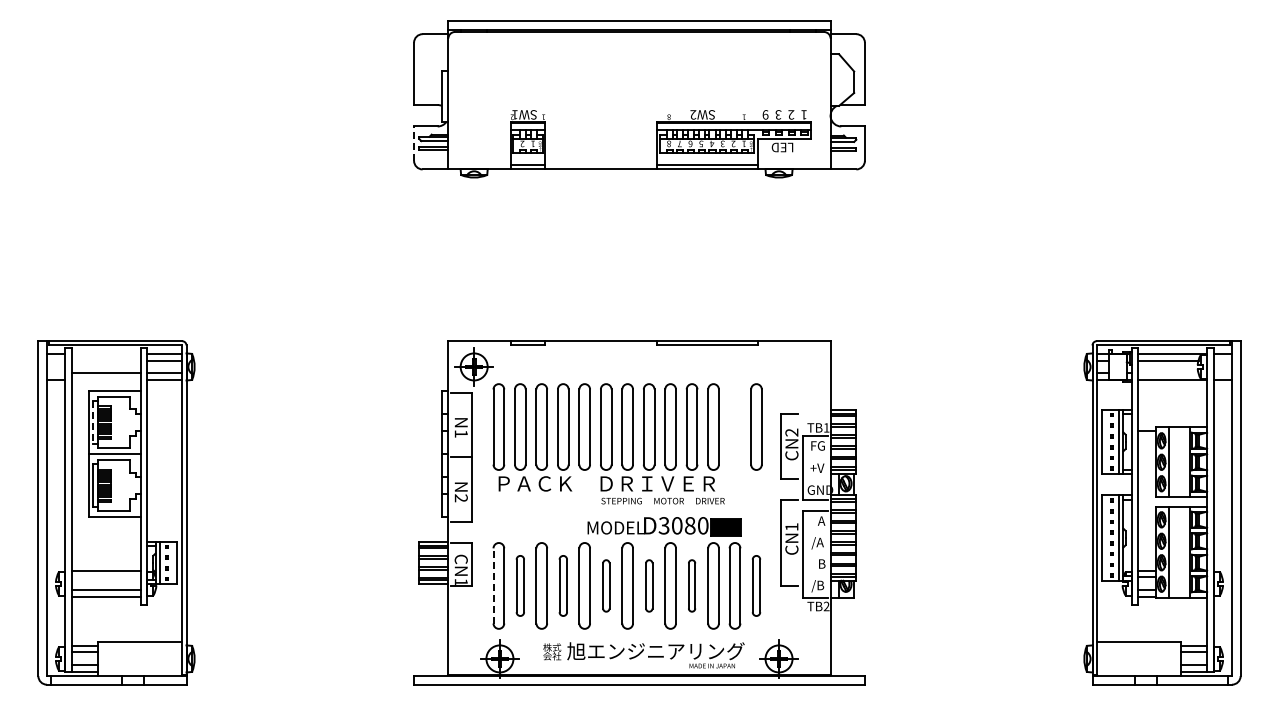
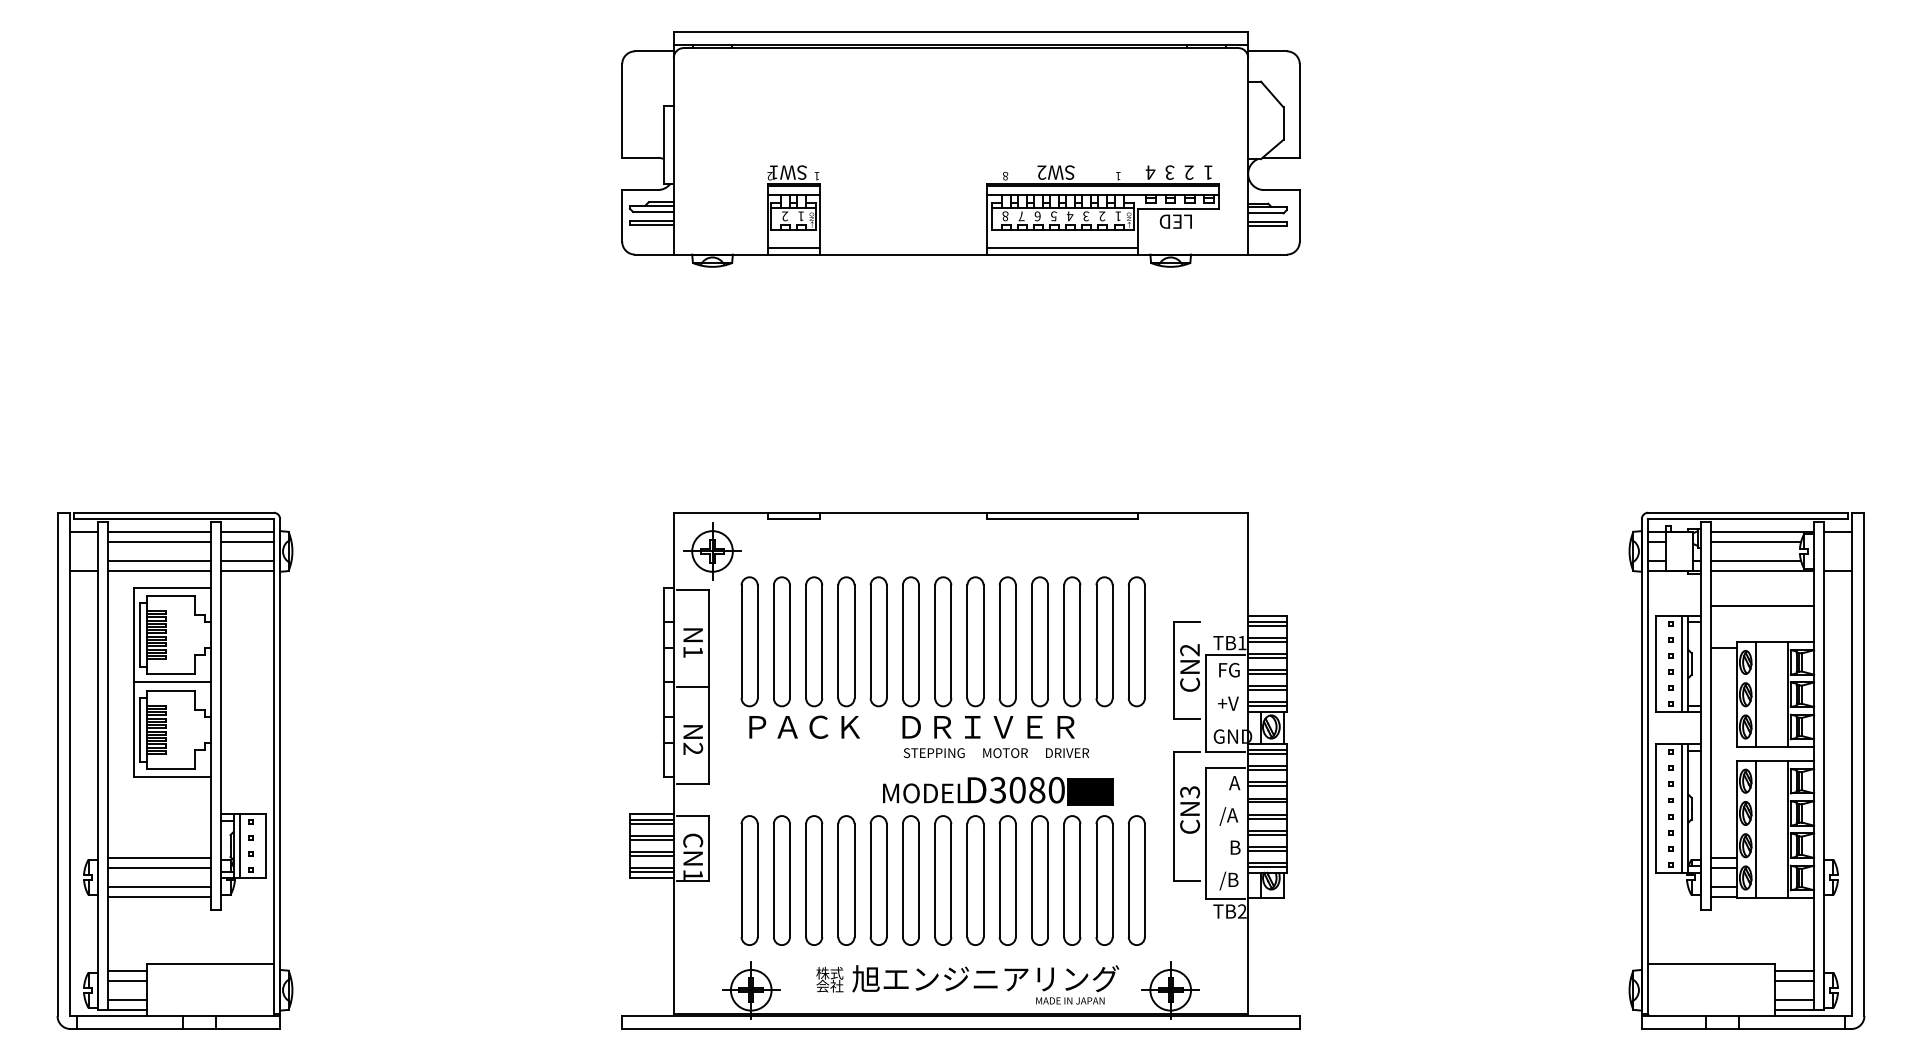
text: (765, 114) -> (1150, 172), 9 -> 4
line: (414, 143) -> (622, 215), dashed -> solid
line: (105, 354) -> (158, 532), added
line: (105, 360) -> (158, 541), added
line: (1168, 373) -> (1756, 561), added
line: (105, 379) -> (158, 570), added
line: (1172, 403) -> (1762, 606), added
line: (93, 423) -> (140, 636), dashed -> solid
part: (734, 426) -> (1103, 640), added
text: (791, 527) -> (1189, 792), CN1 -> CN3
line: (105, 577) -> (158, 867), added
line: (493, 585) -> (741, 879), dashed -> solid
part: (520, 585) -> (782, 879), size x1.43
part: (563, 585) -> (846, 879), size x1.43
part: (606, 585) -> (911, 879), size x1.67
part: (649, 585) -> (976, 879), size x1.67
part: (691, 585) -> (1039, 879), size x1.67
part: (756, 585) -> (1136, 879), size x1.43

